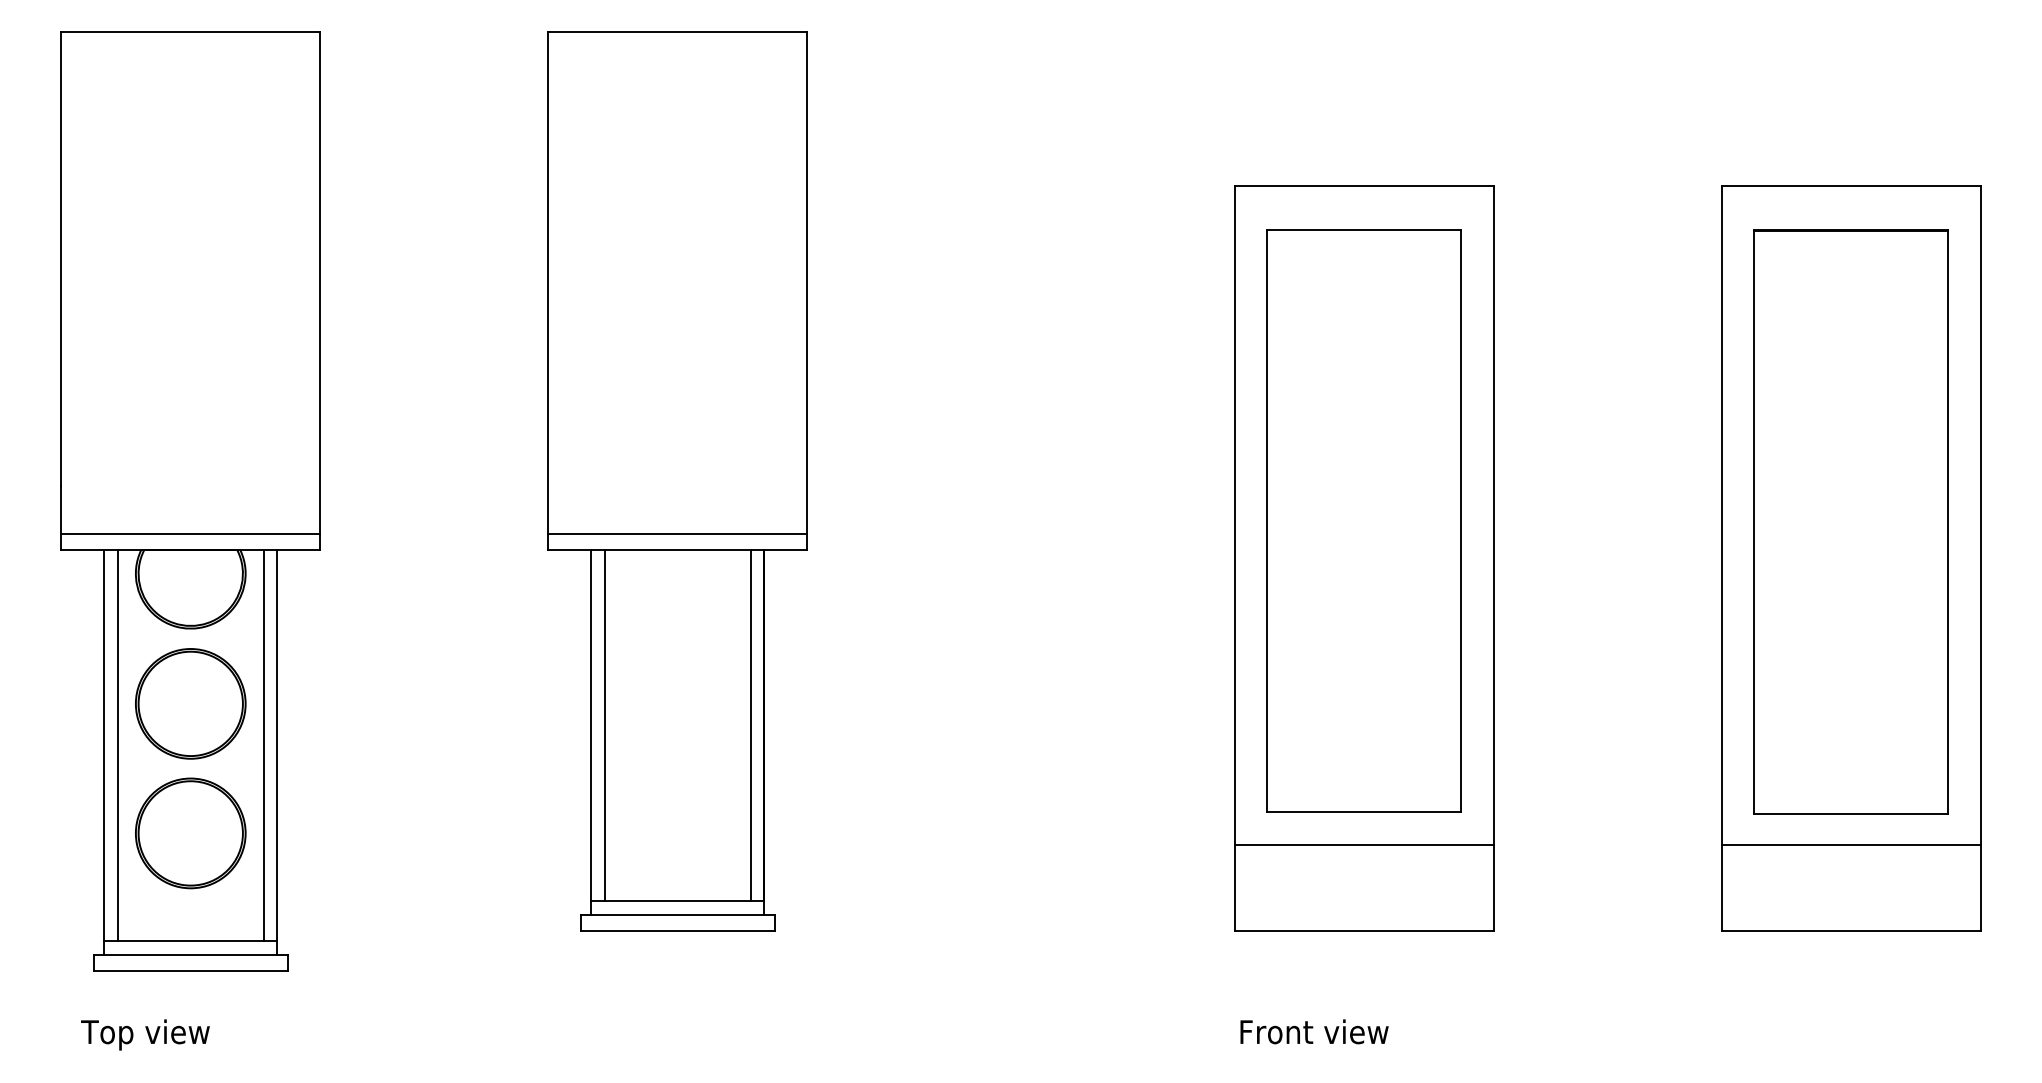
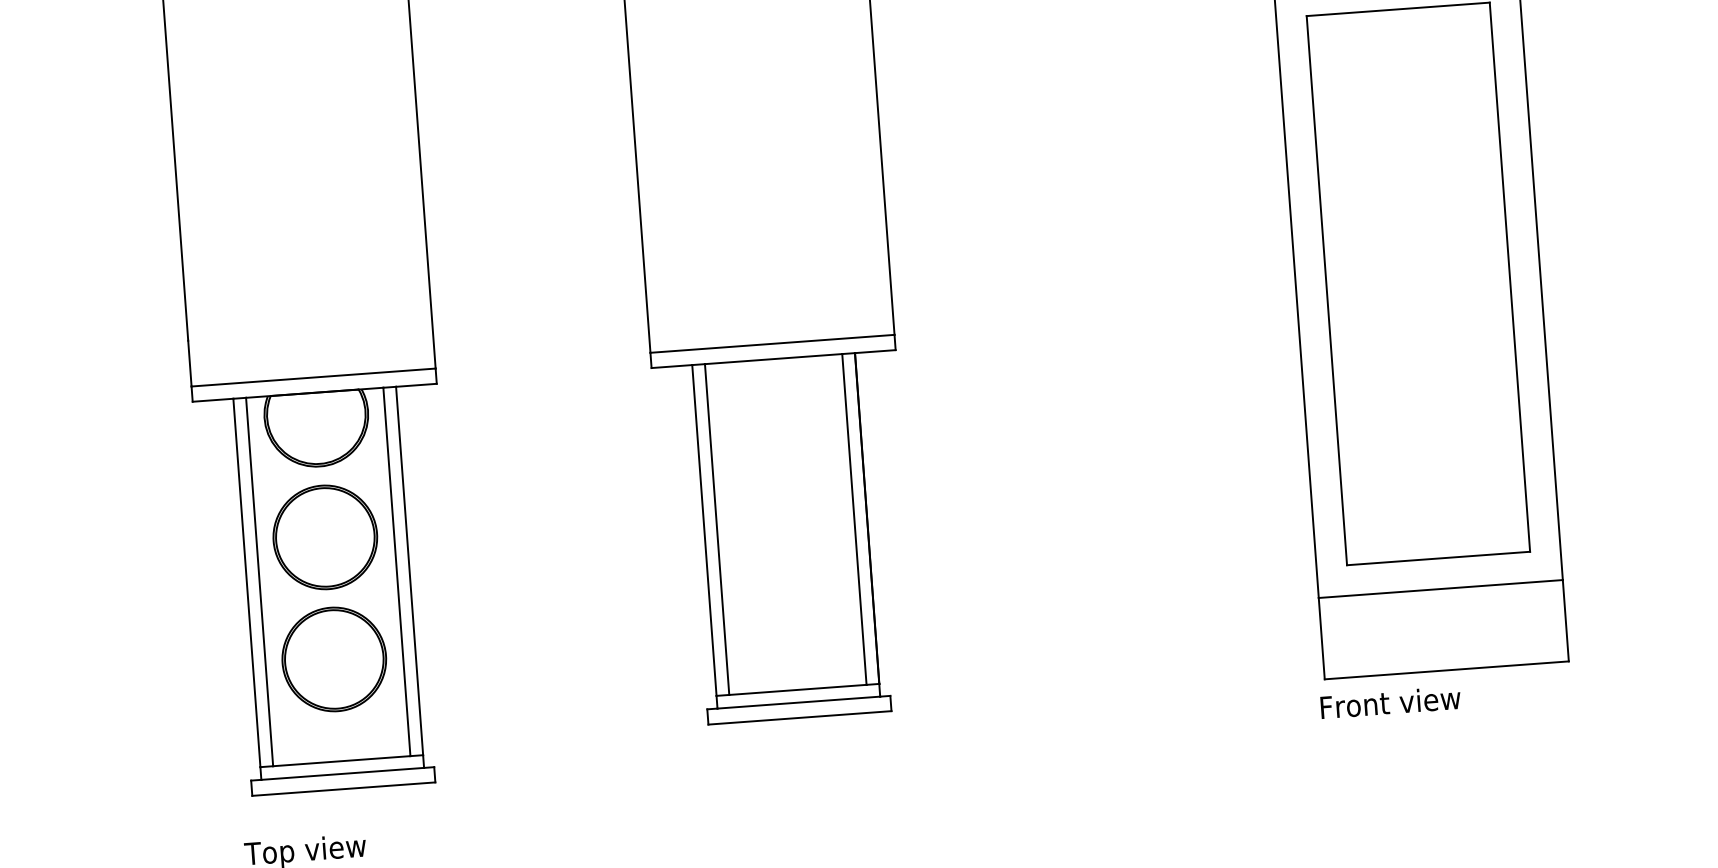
text: (1314, 1031) -> (1390, 702), moved

